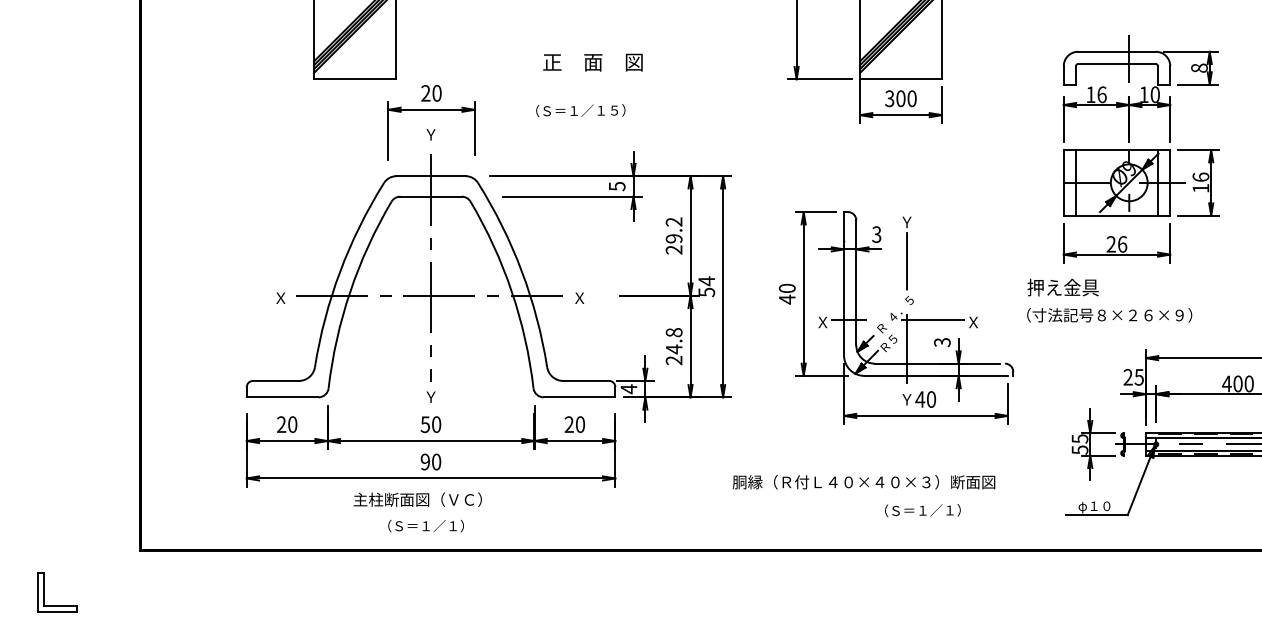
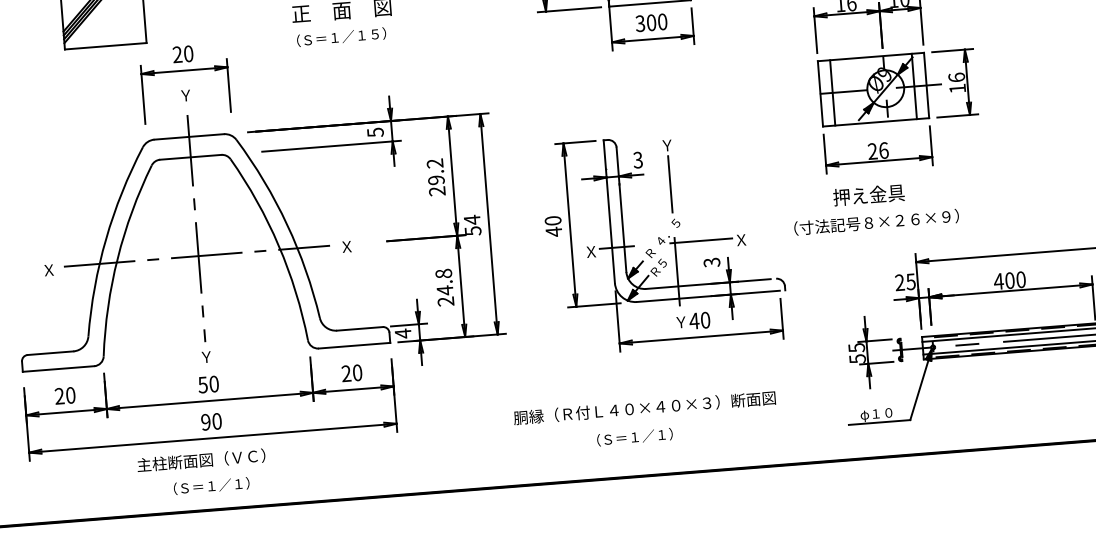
text: (580, 110) -> (341, 36), moved
text: (1062, 287) -> (868, 195), moved
text: (922, 510) -> (634, 437), moved

